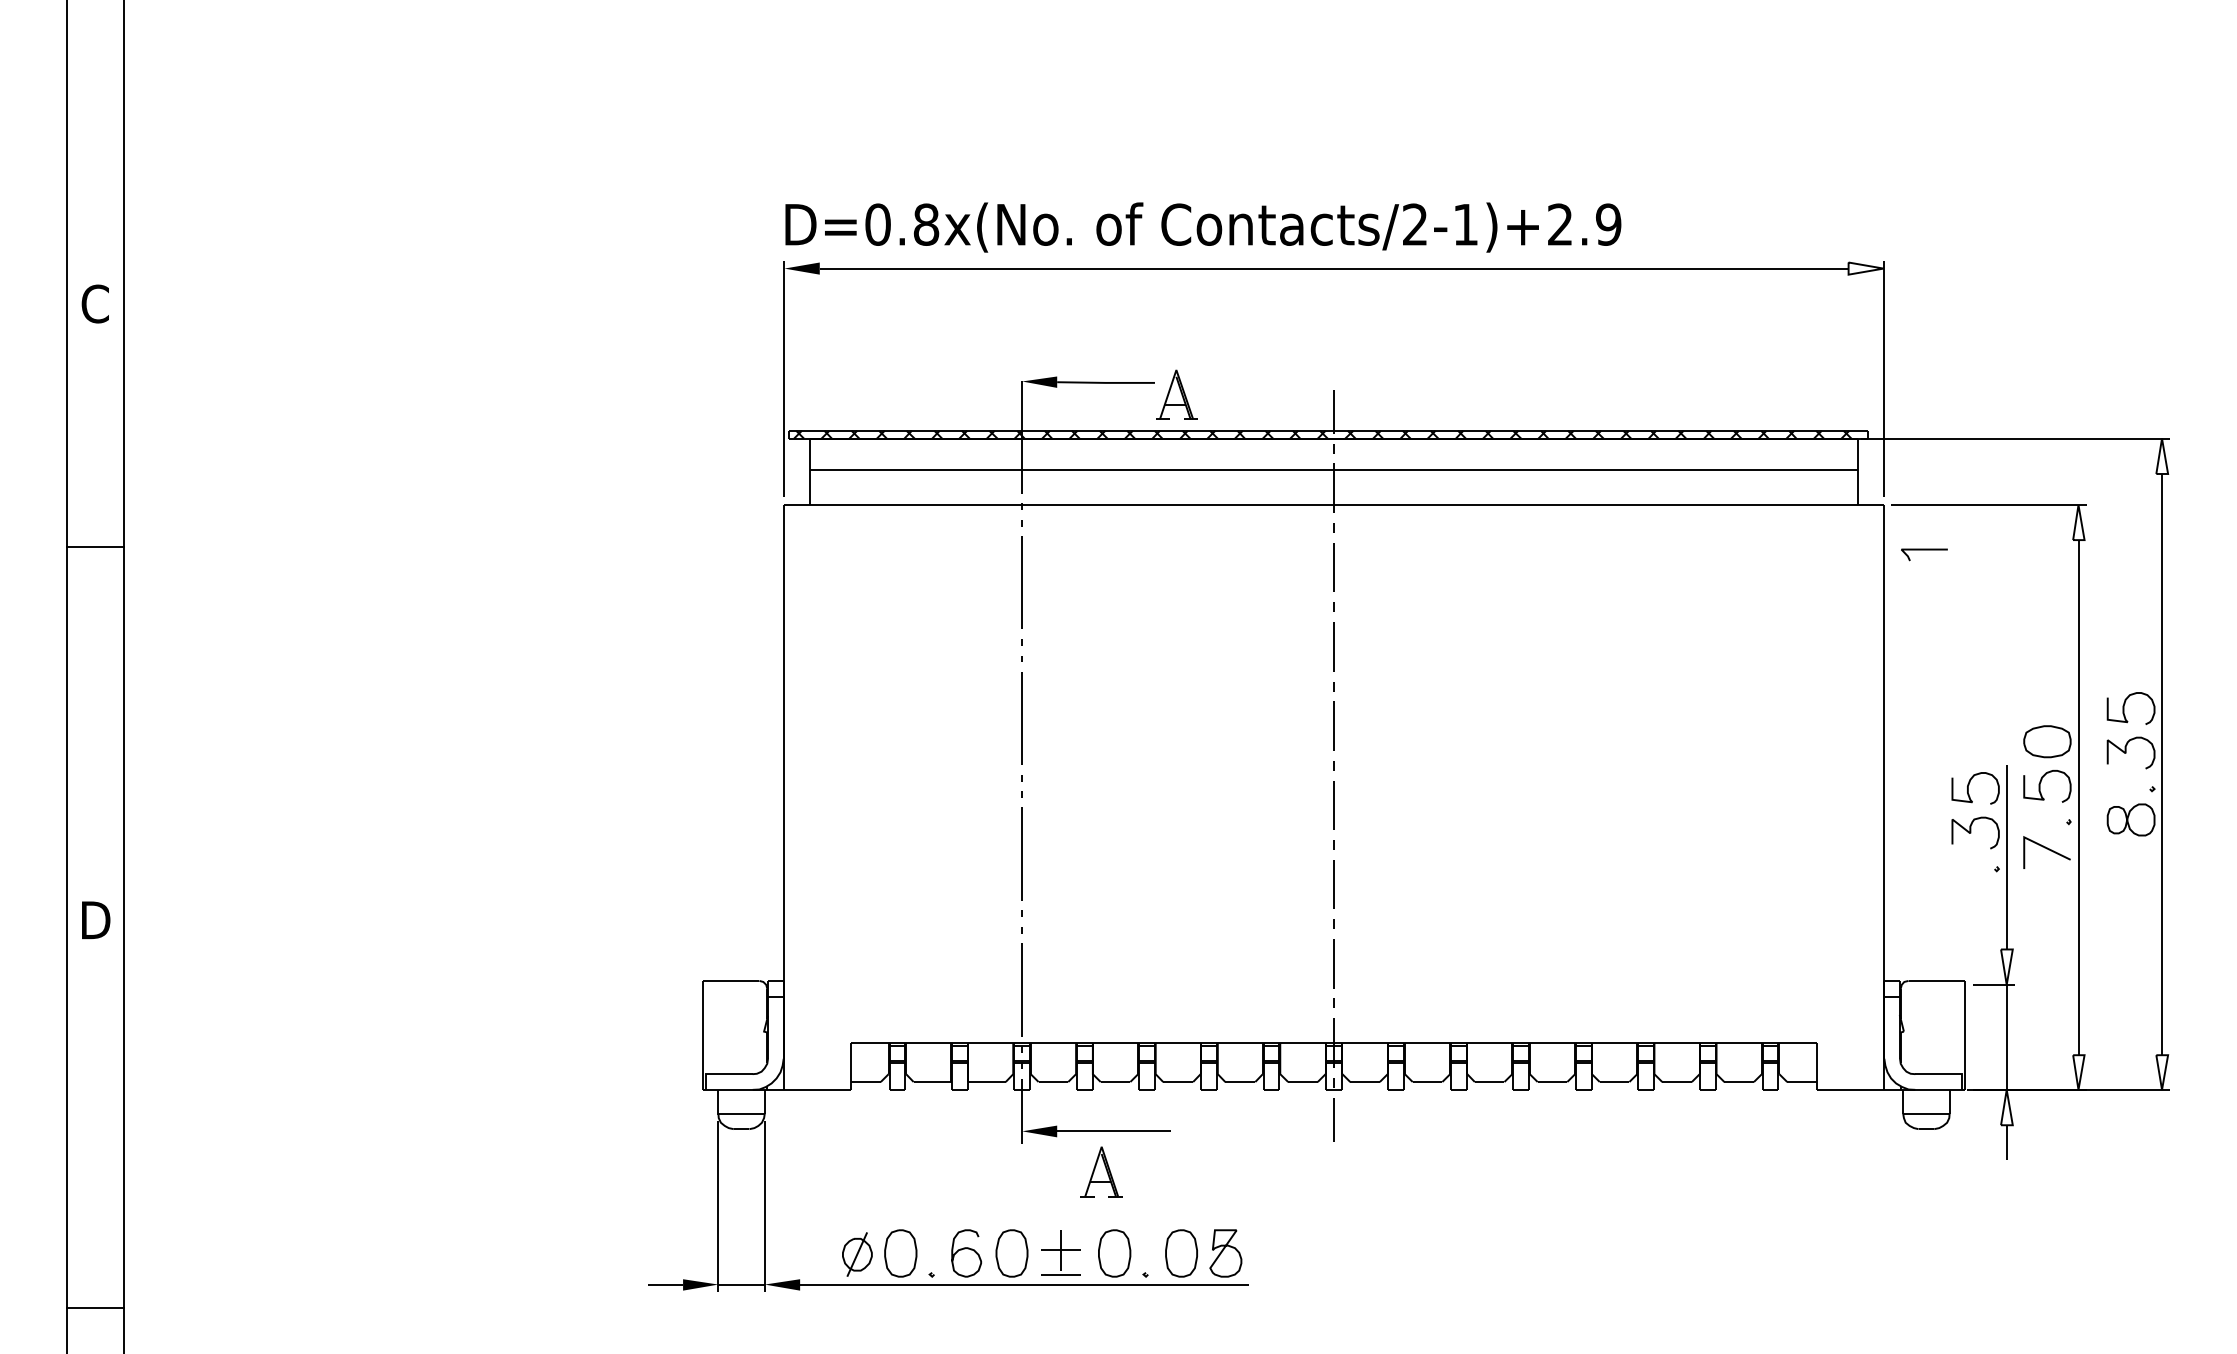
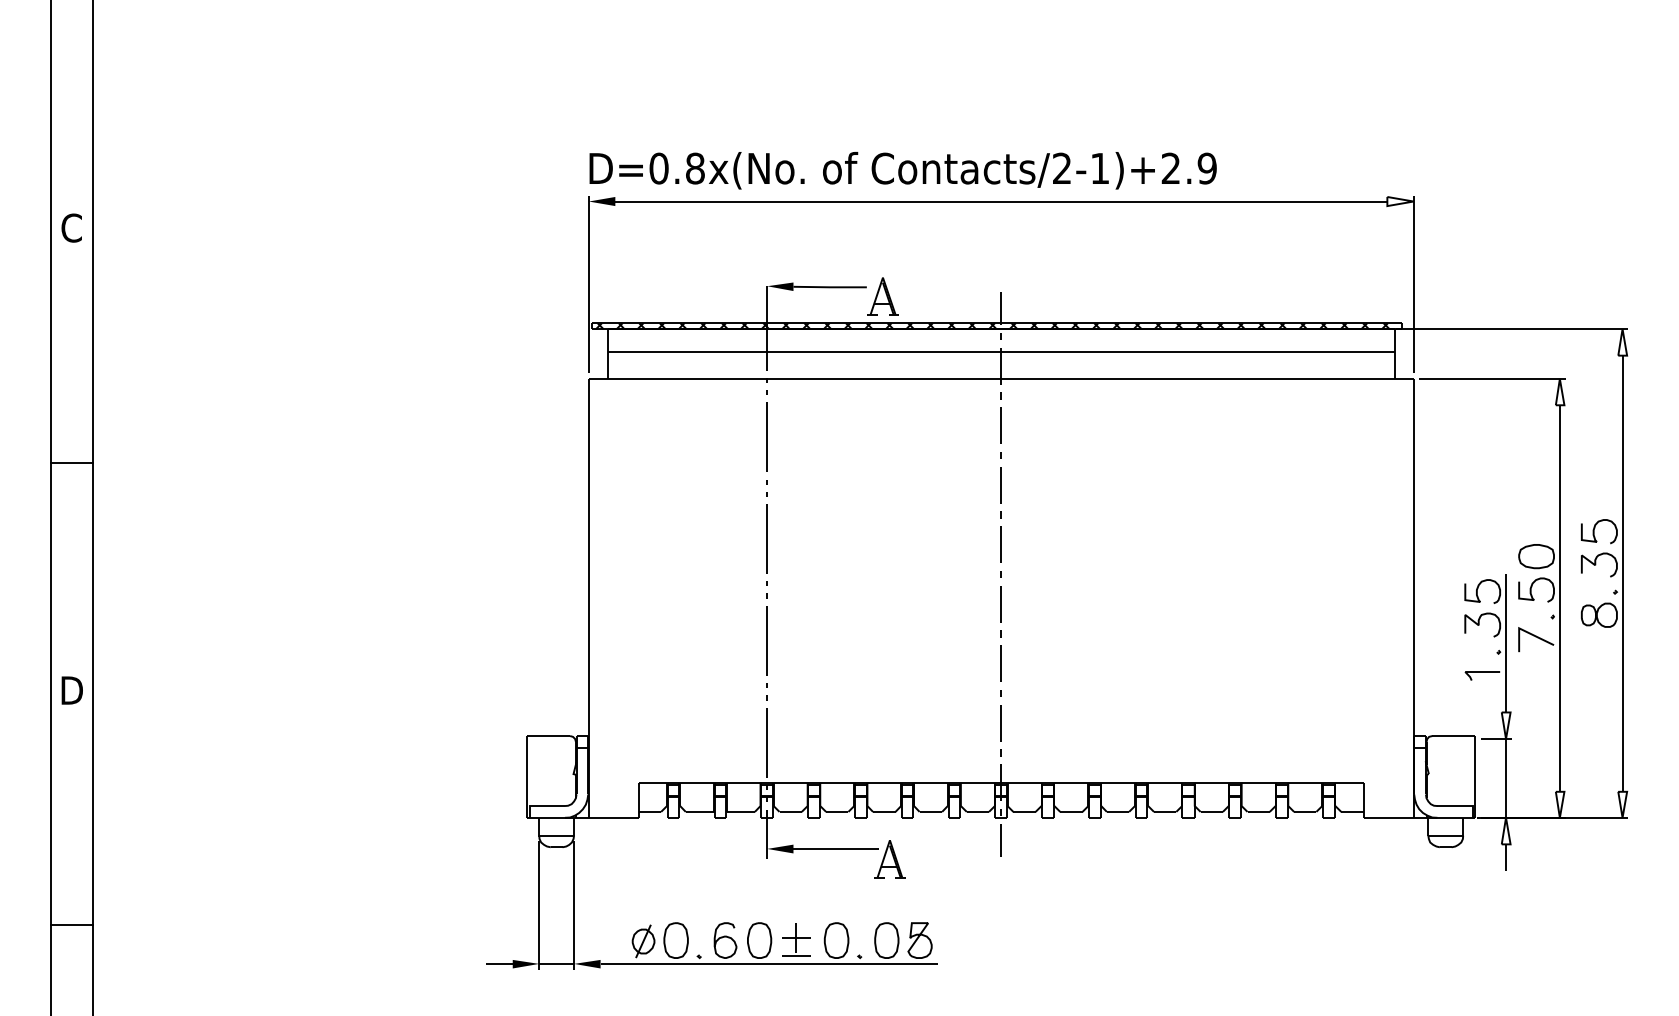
line: (95, 546) -> (71, 462), moved
line: (1924, 550) -> (1482, 672), moved
part: (1101, 1171) -> (889, 858), moved
line: (95, 1308) -> (71, 925), moved

